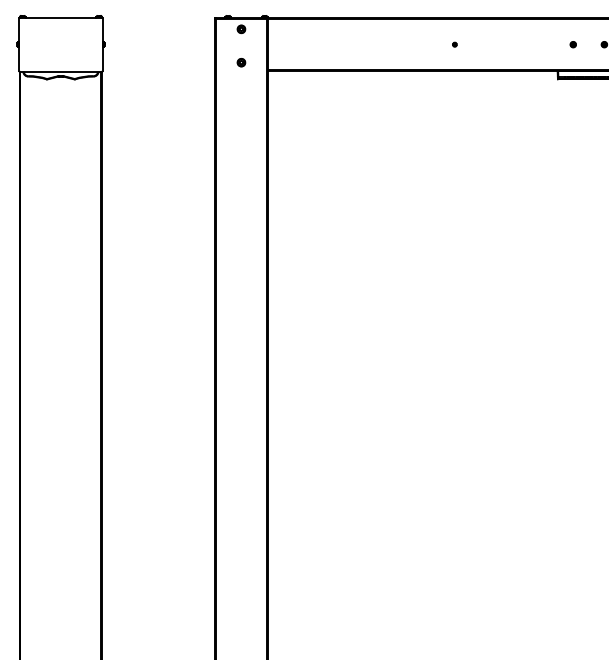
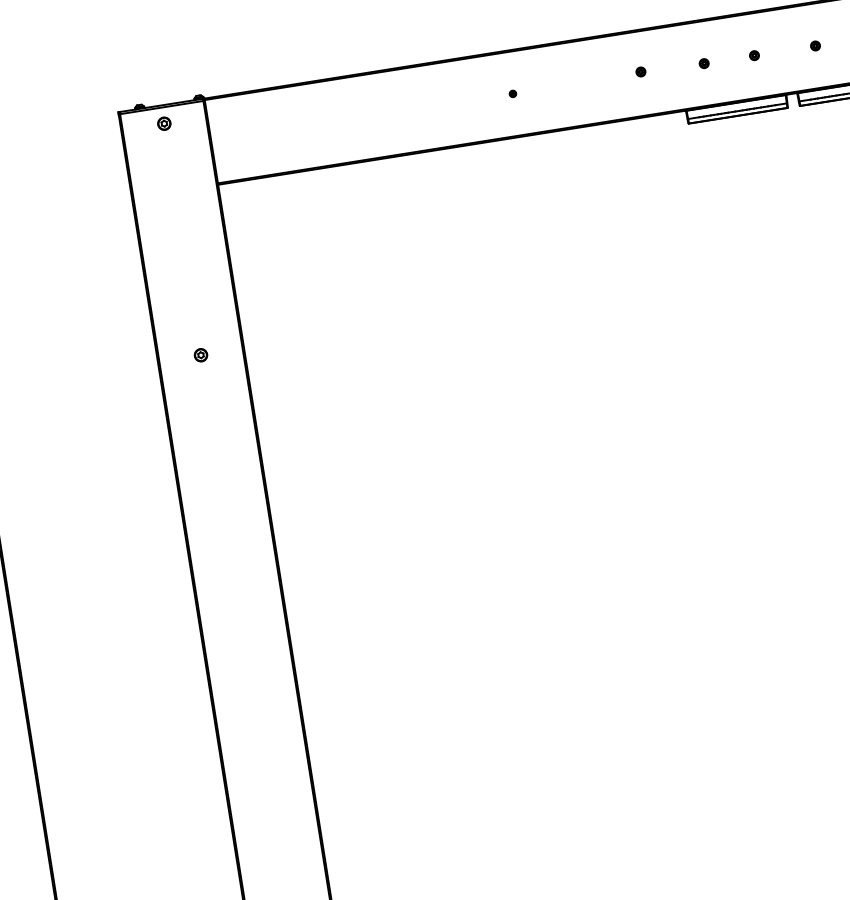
part: (533, 43) -> (639, 71), added
part: (241, 62) -> (201, 354), moved

